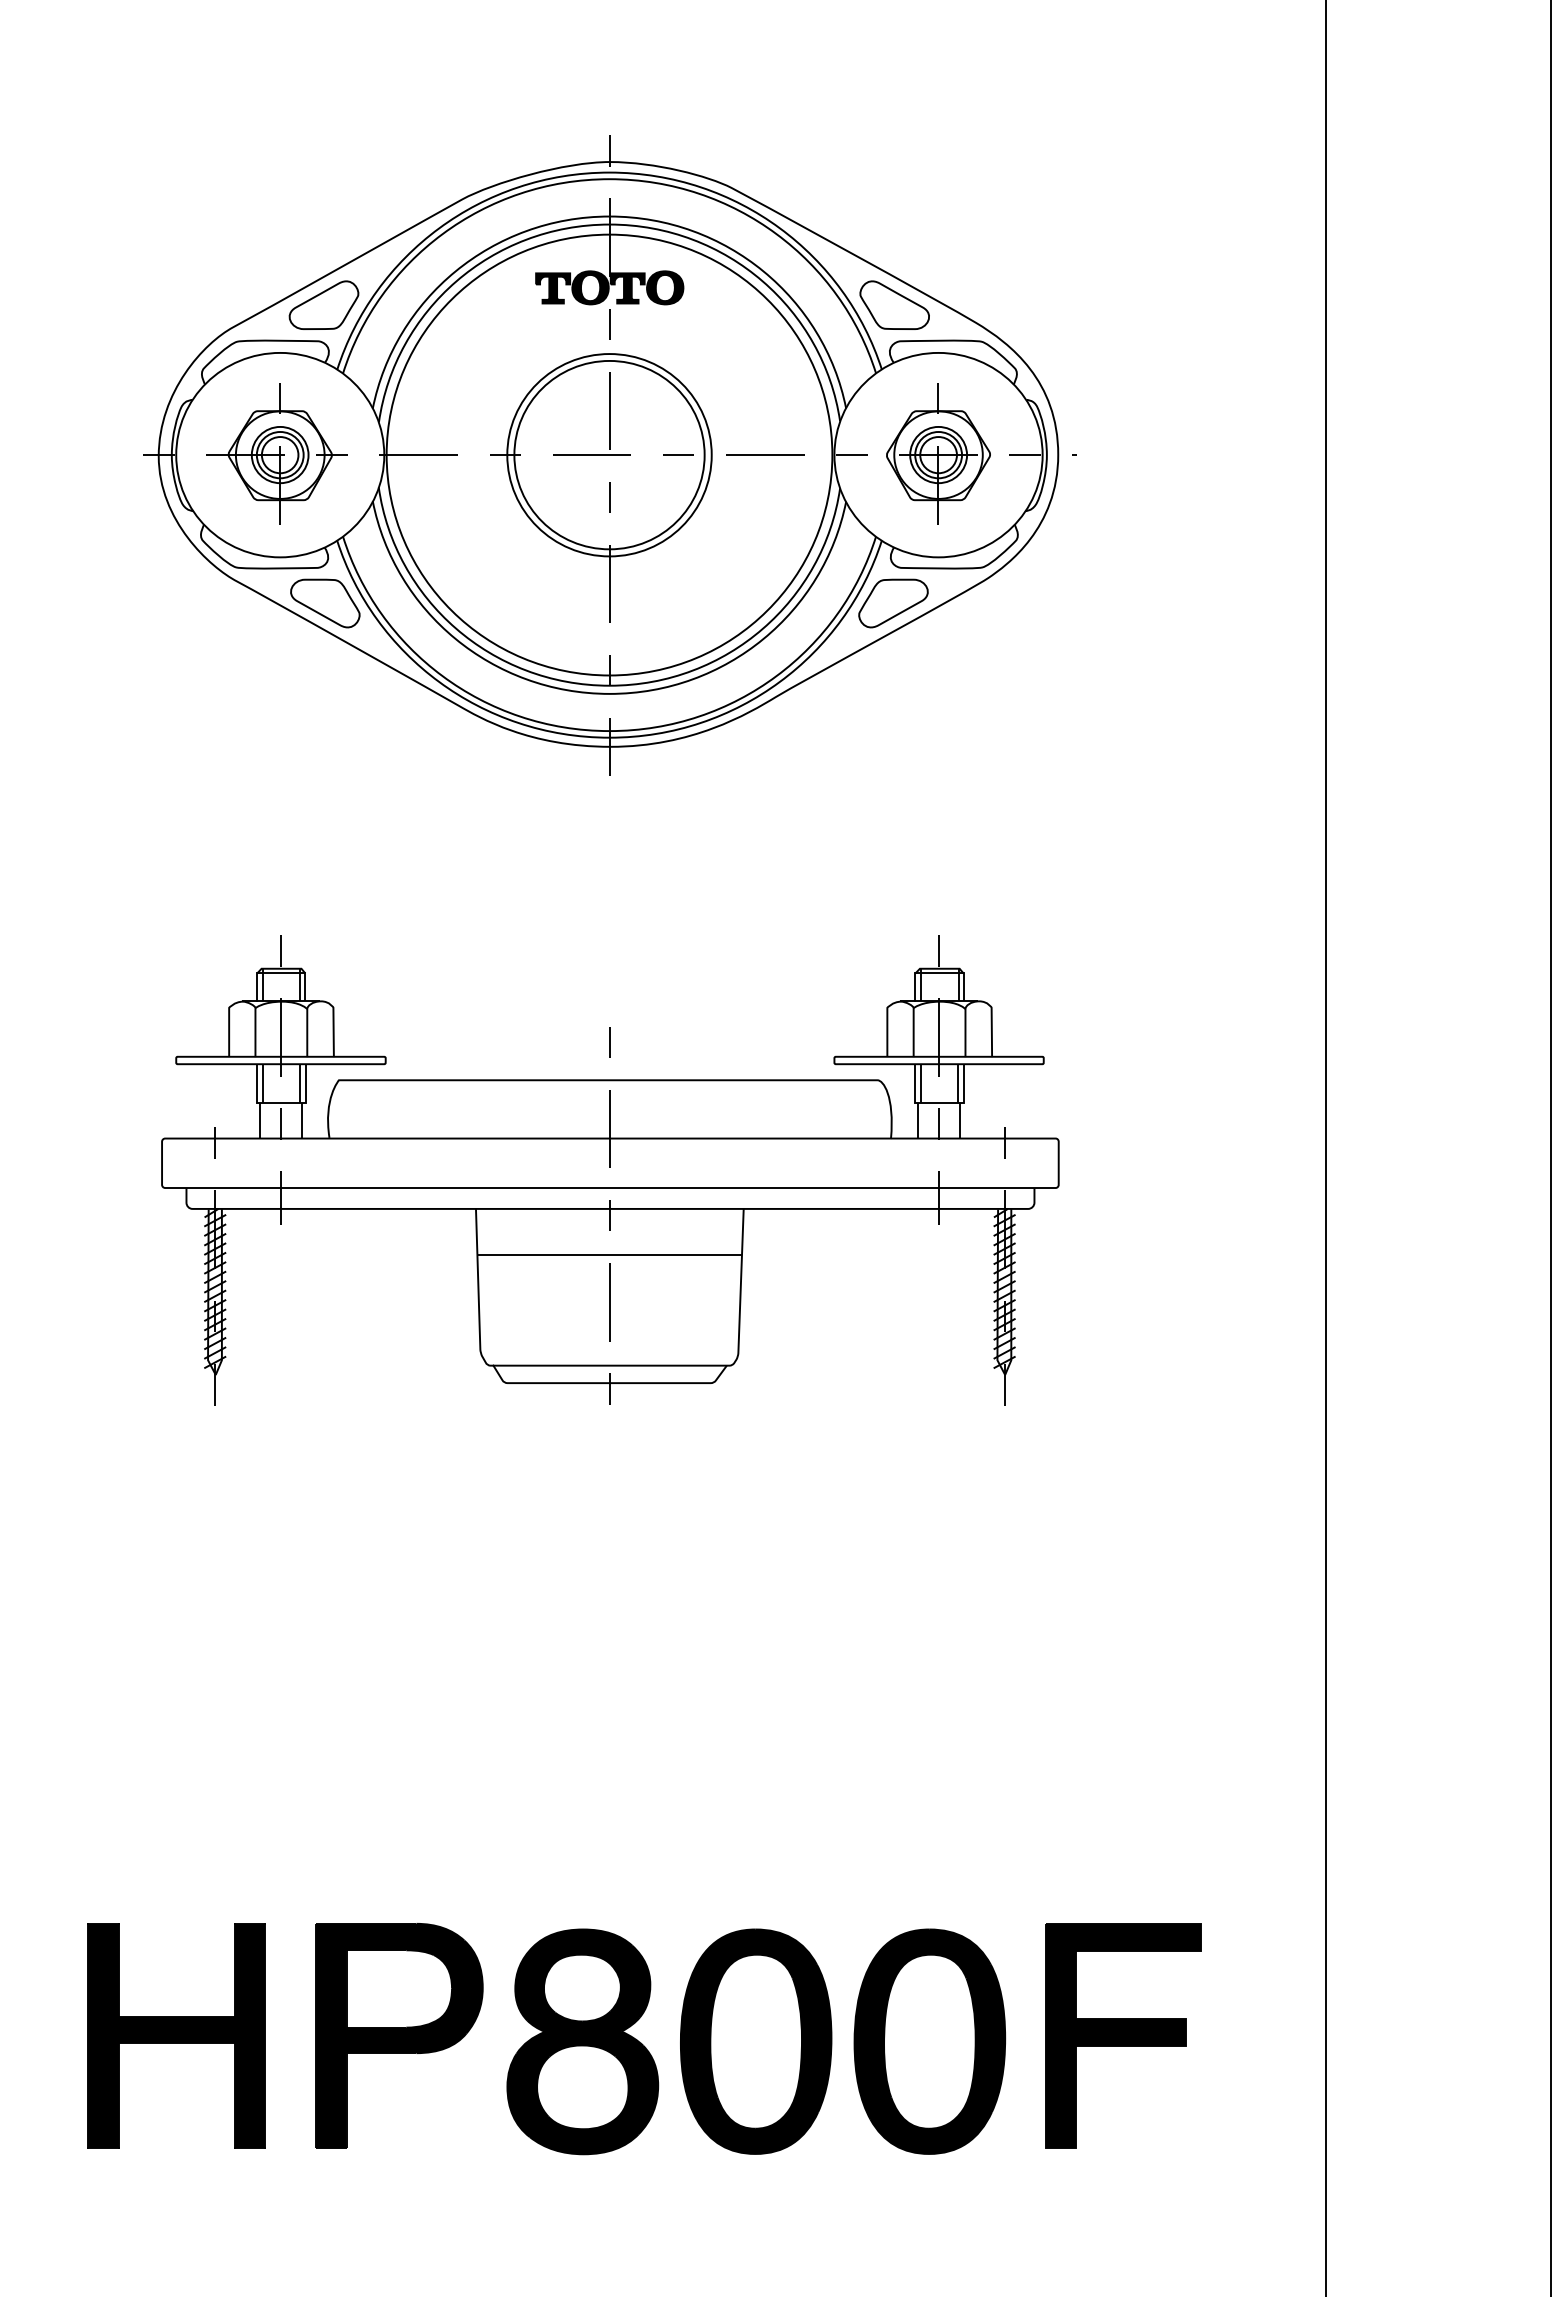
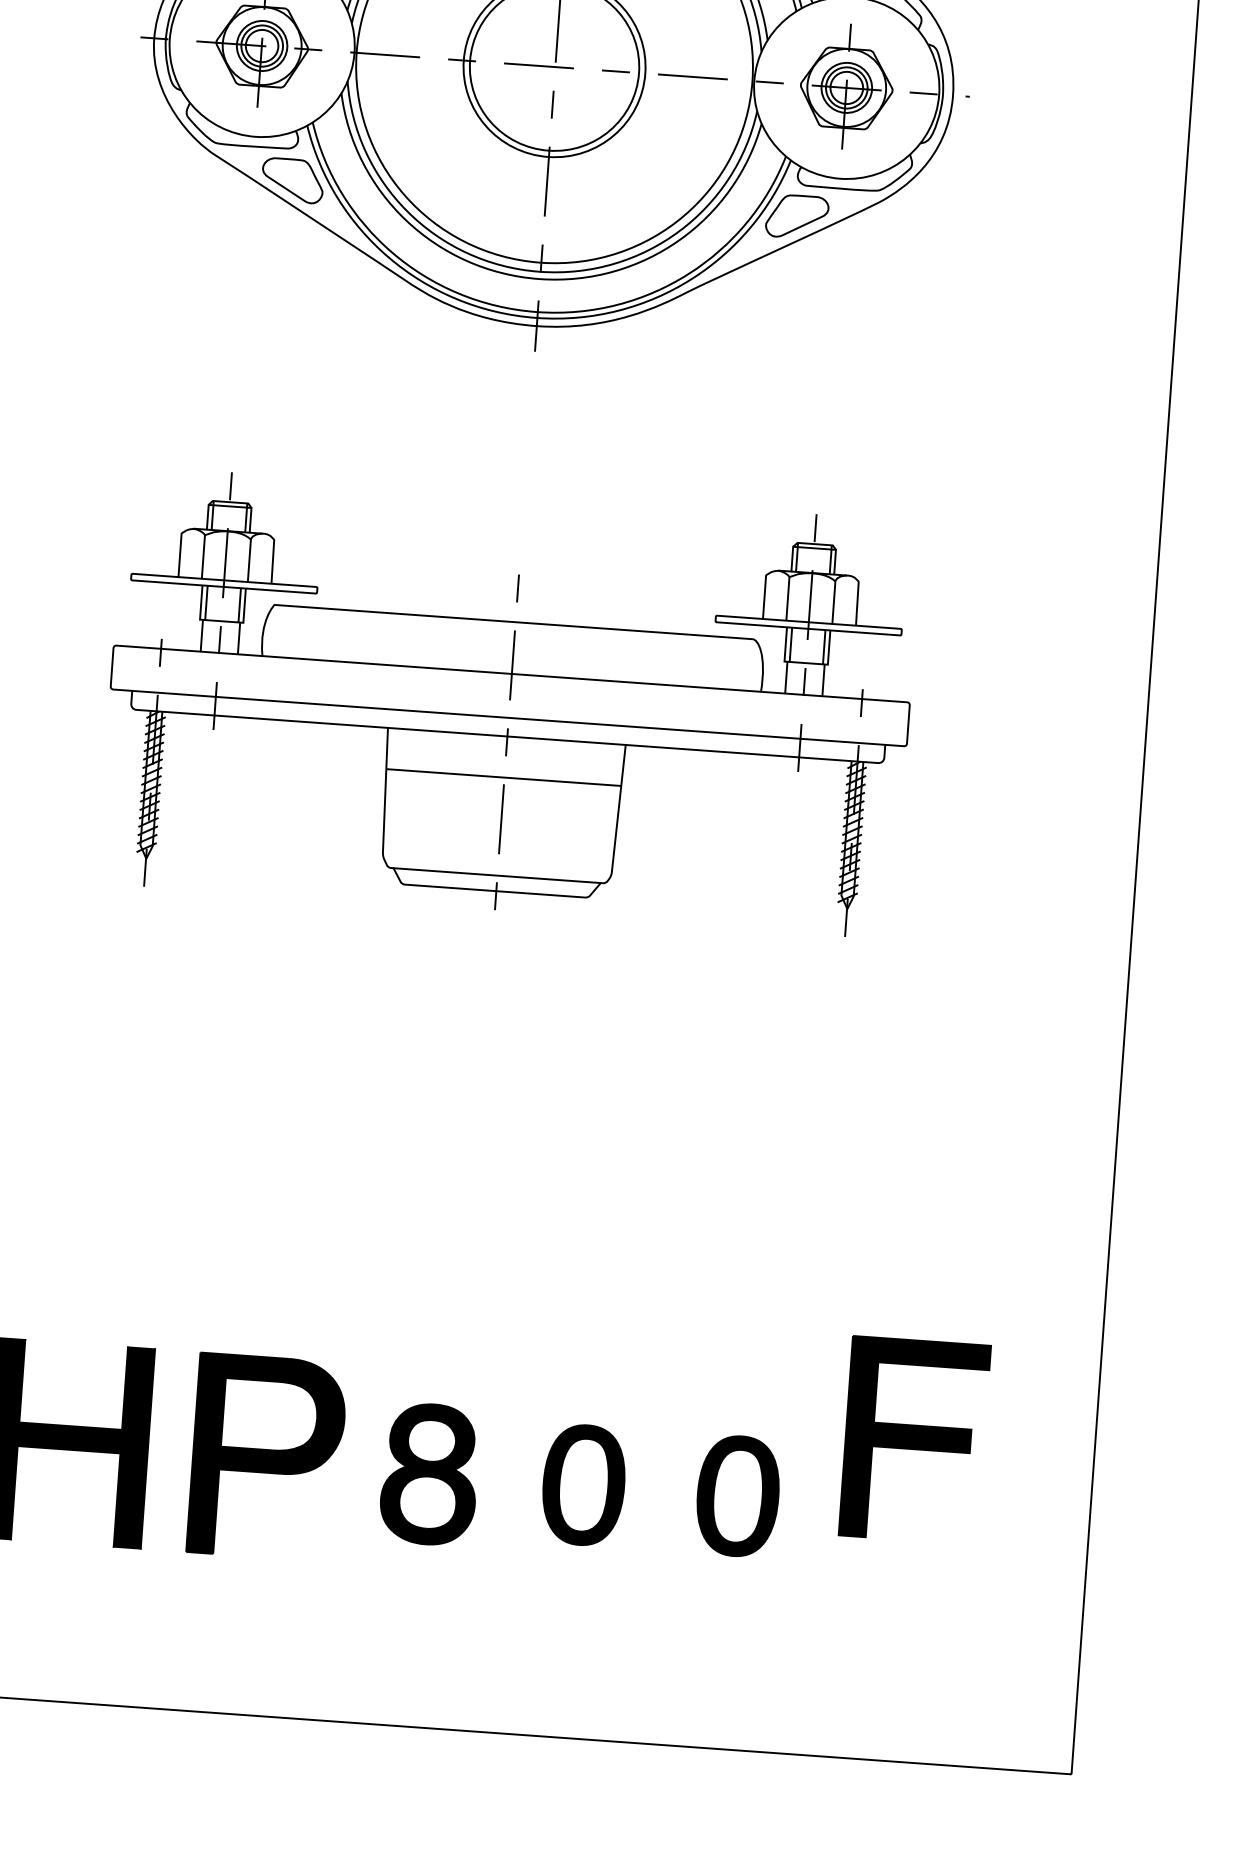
part: (1123, 2035) -> (914, 1440), moved
part: (582, 2041) -> (429, 1474), size x0.7
part: (756, 2041) -> (584, 1485), size x0.6
part: (929, 2041) -> (737, 1496), size x0.6

